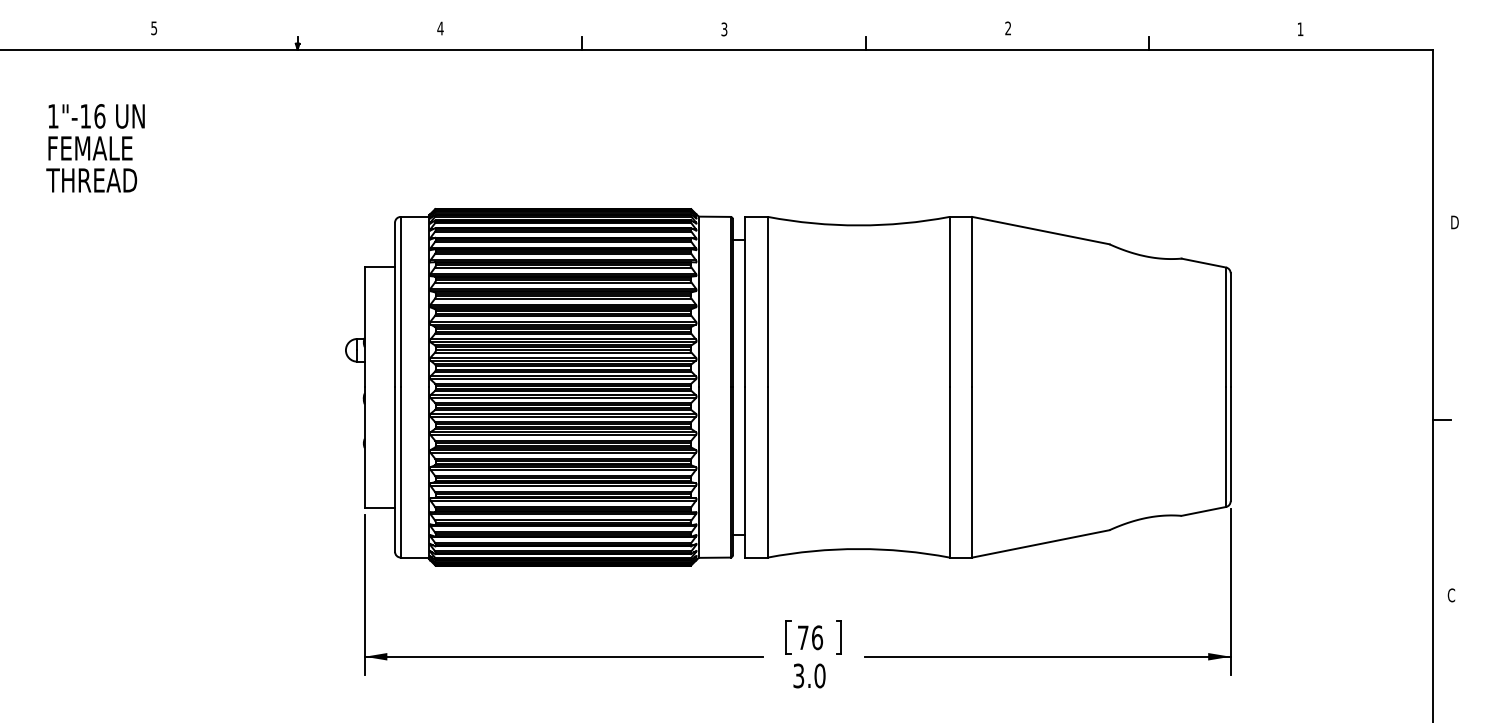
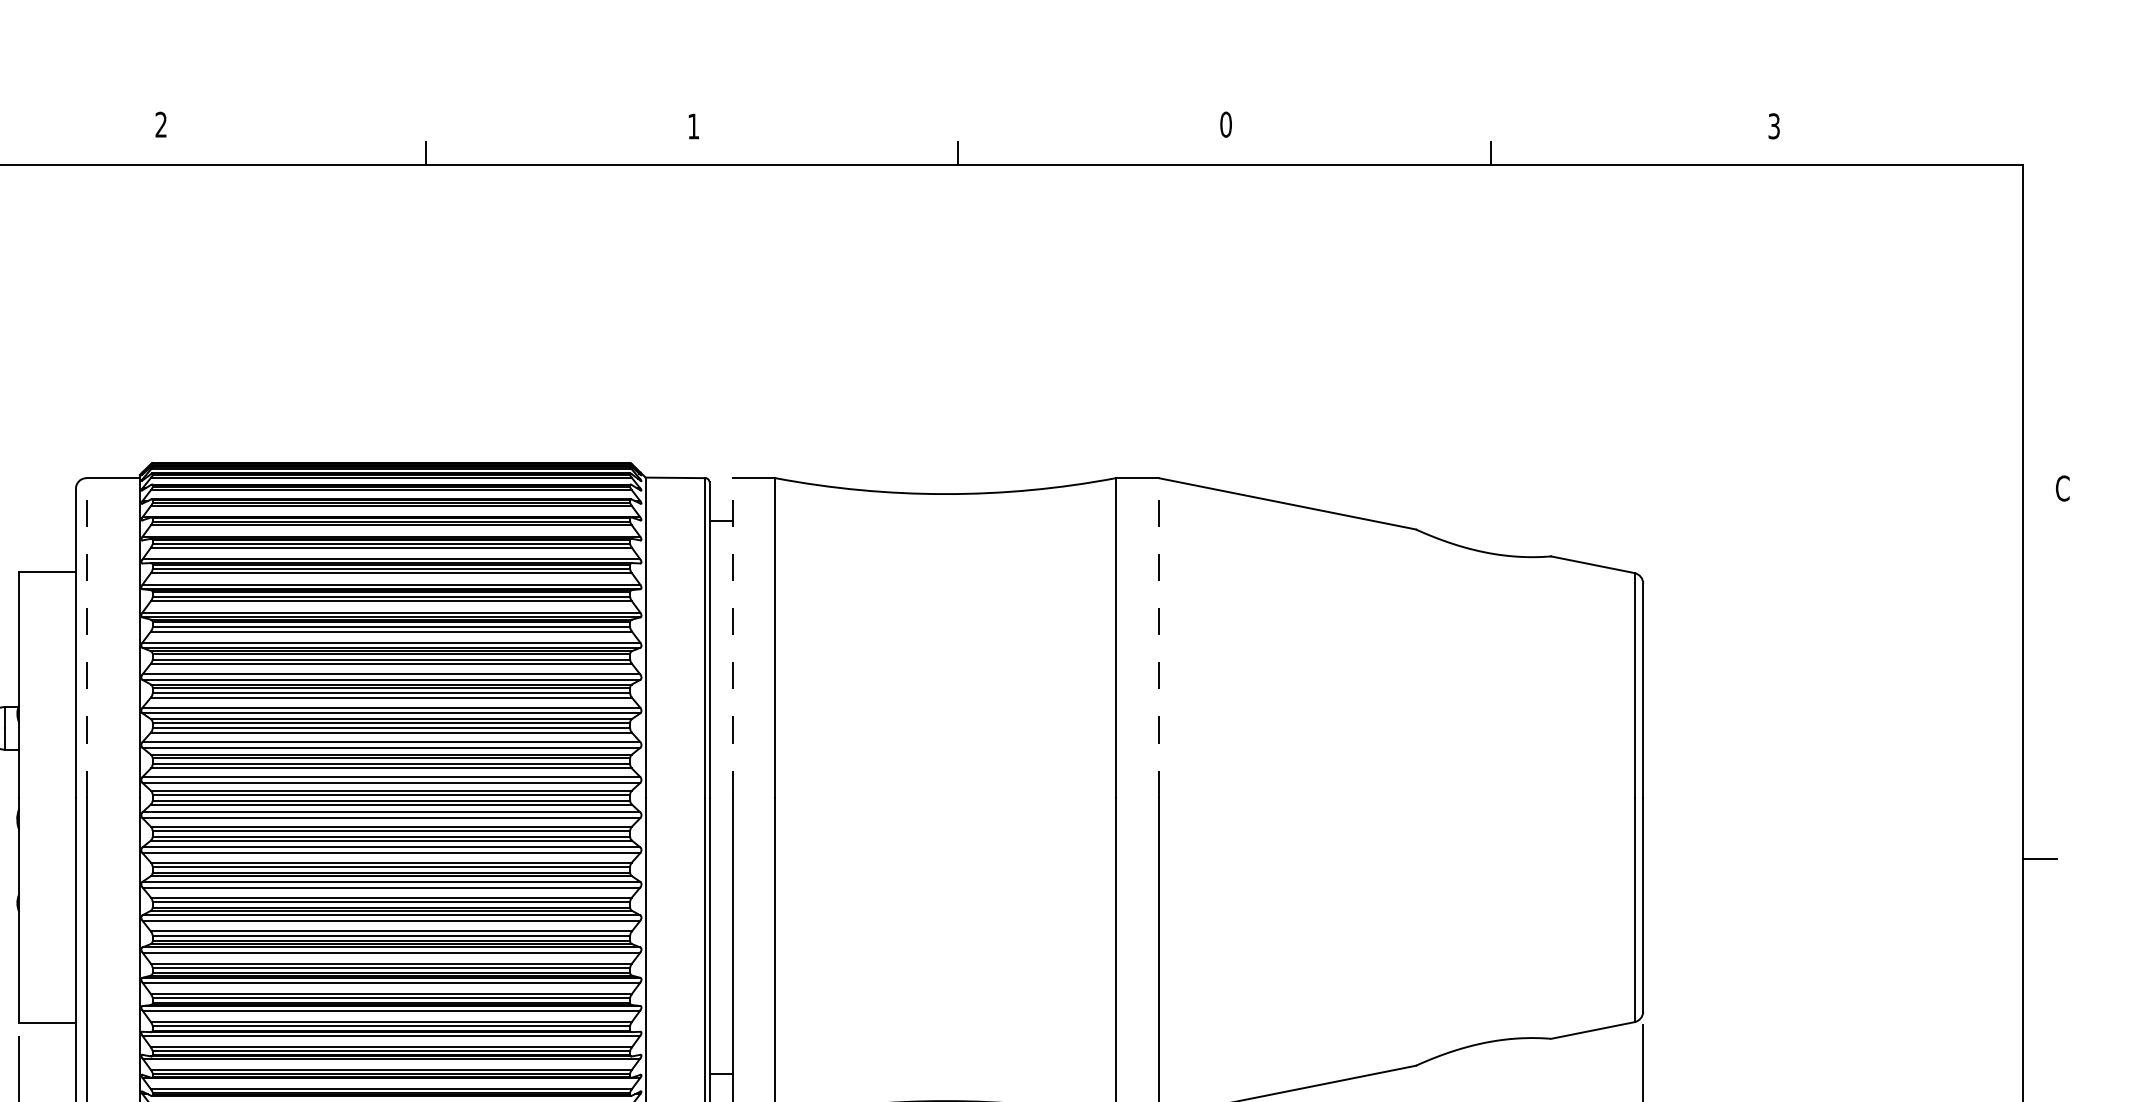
text: (440, 28) -> (161, 124), 4 -> 2
text: (1008, 28) -> (1226, 124), 2 -> 0
text: (724, 29) -> (693, 126), 3 -> 1
text: (1300, 29) -> (1774, 126), 1 -> 3
text: (1454, 222) -> (2063, 488), D -> C
line: (400, 301) -> (86, 636), solid -> dashed
line: (745, 301) -> (733, 636), solid -> dashed
line: (972, 301) -> (1158, 636), solid -> dashed

